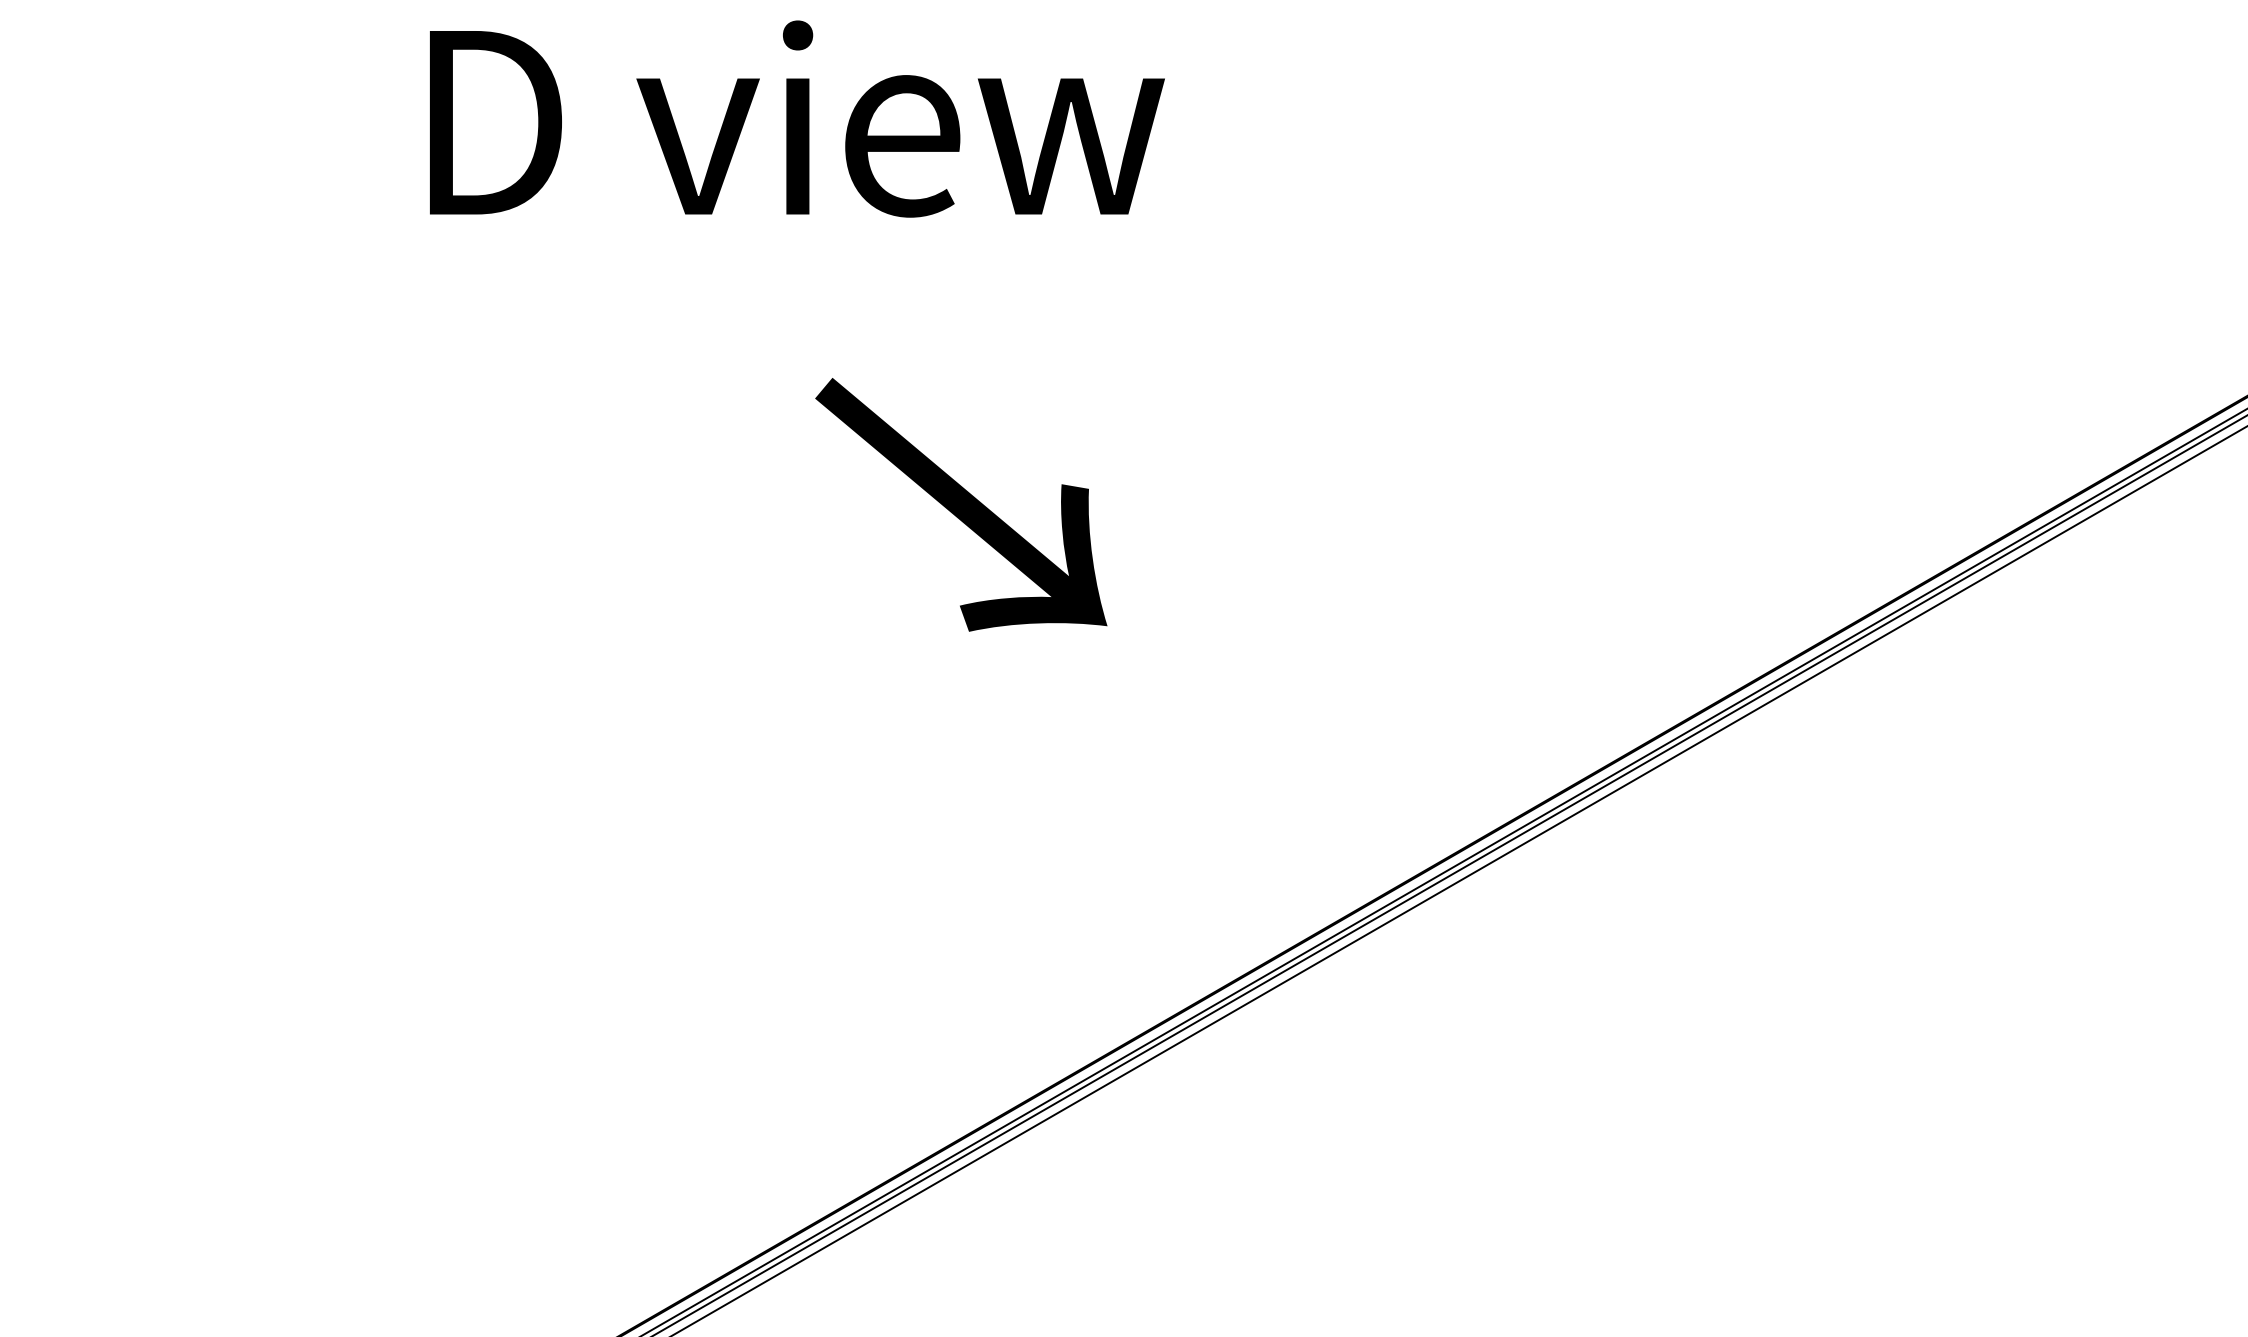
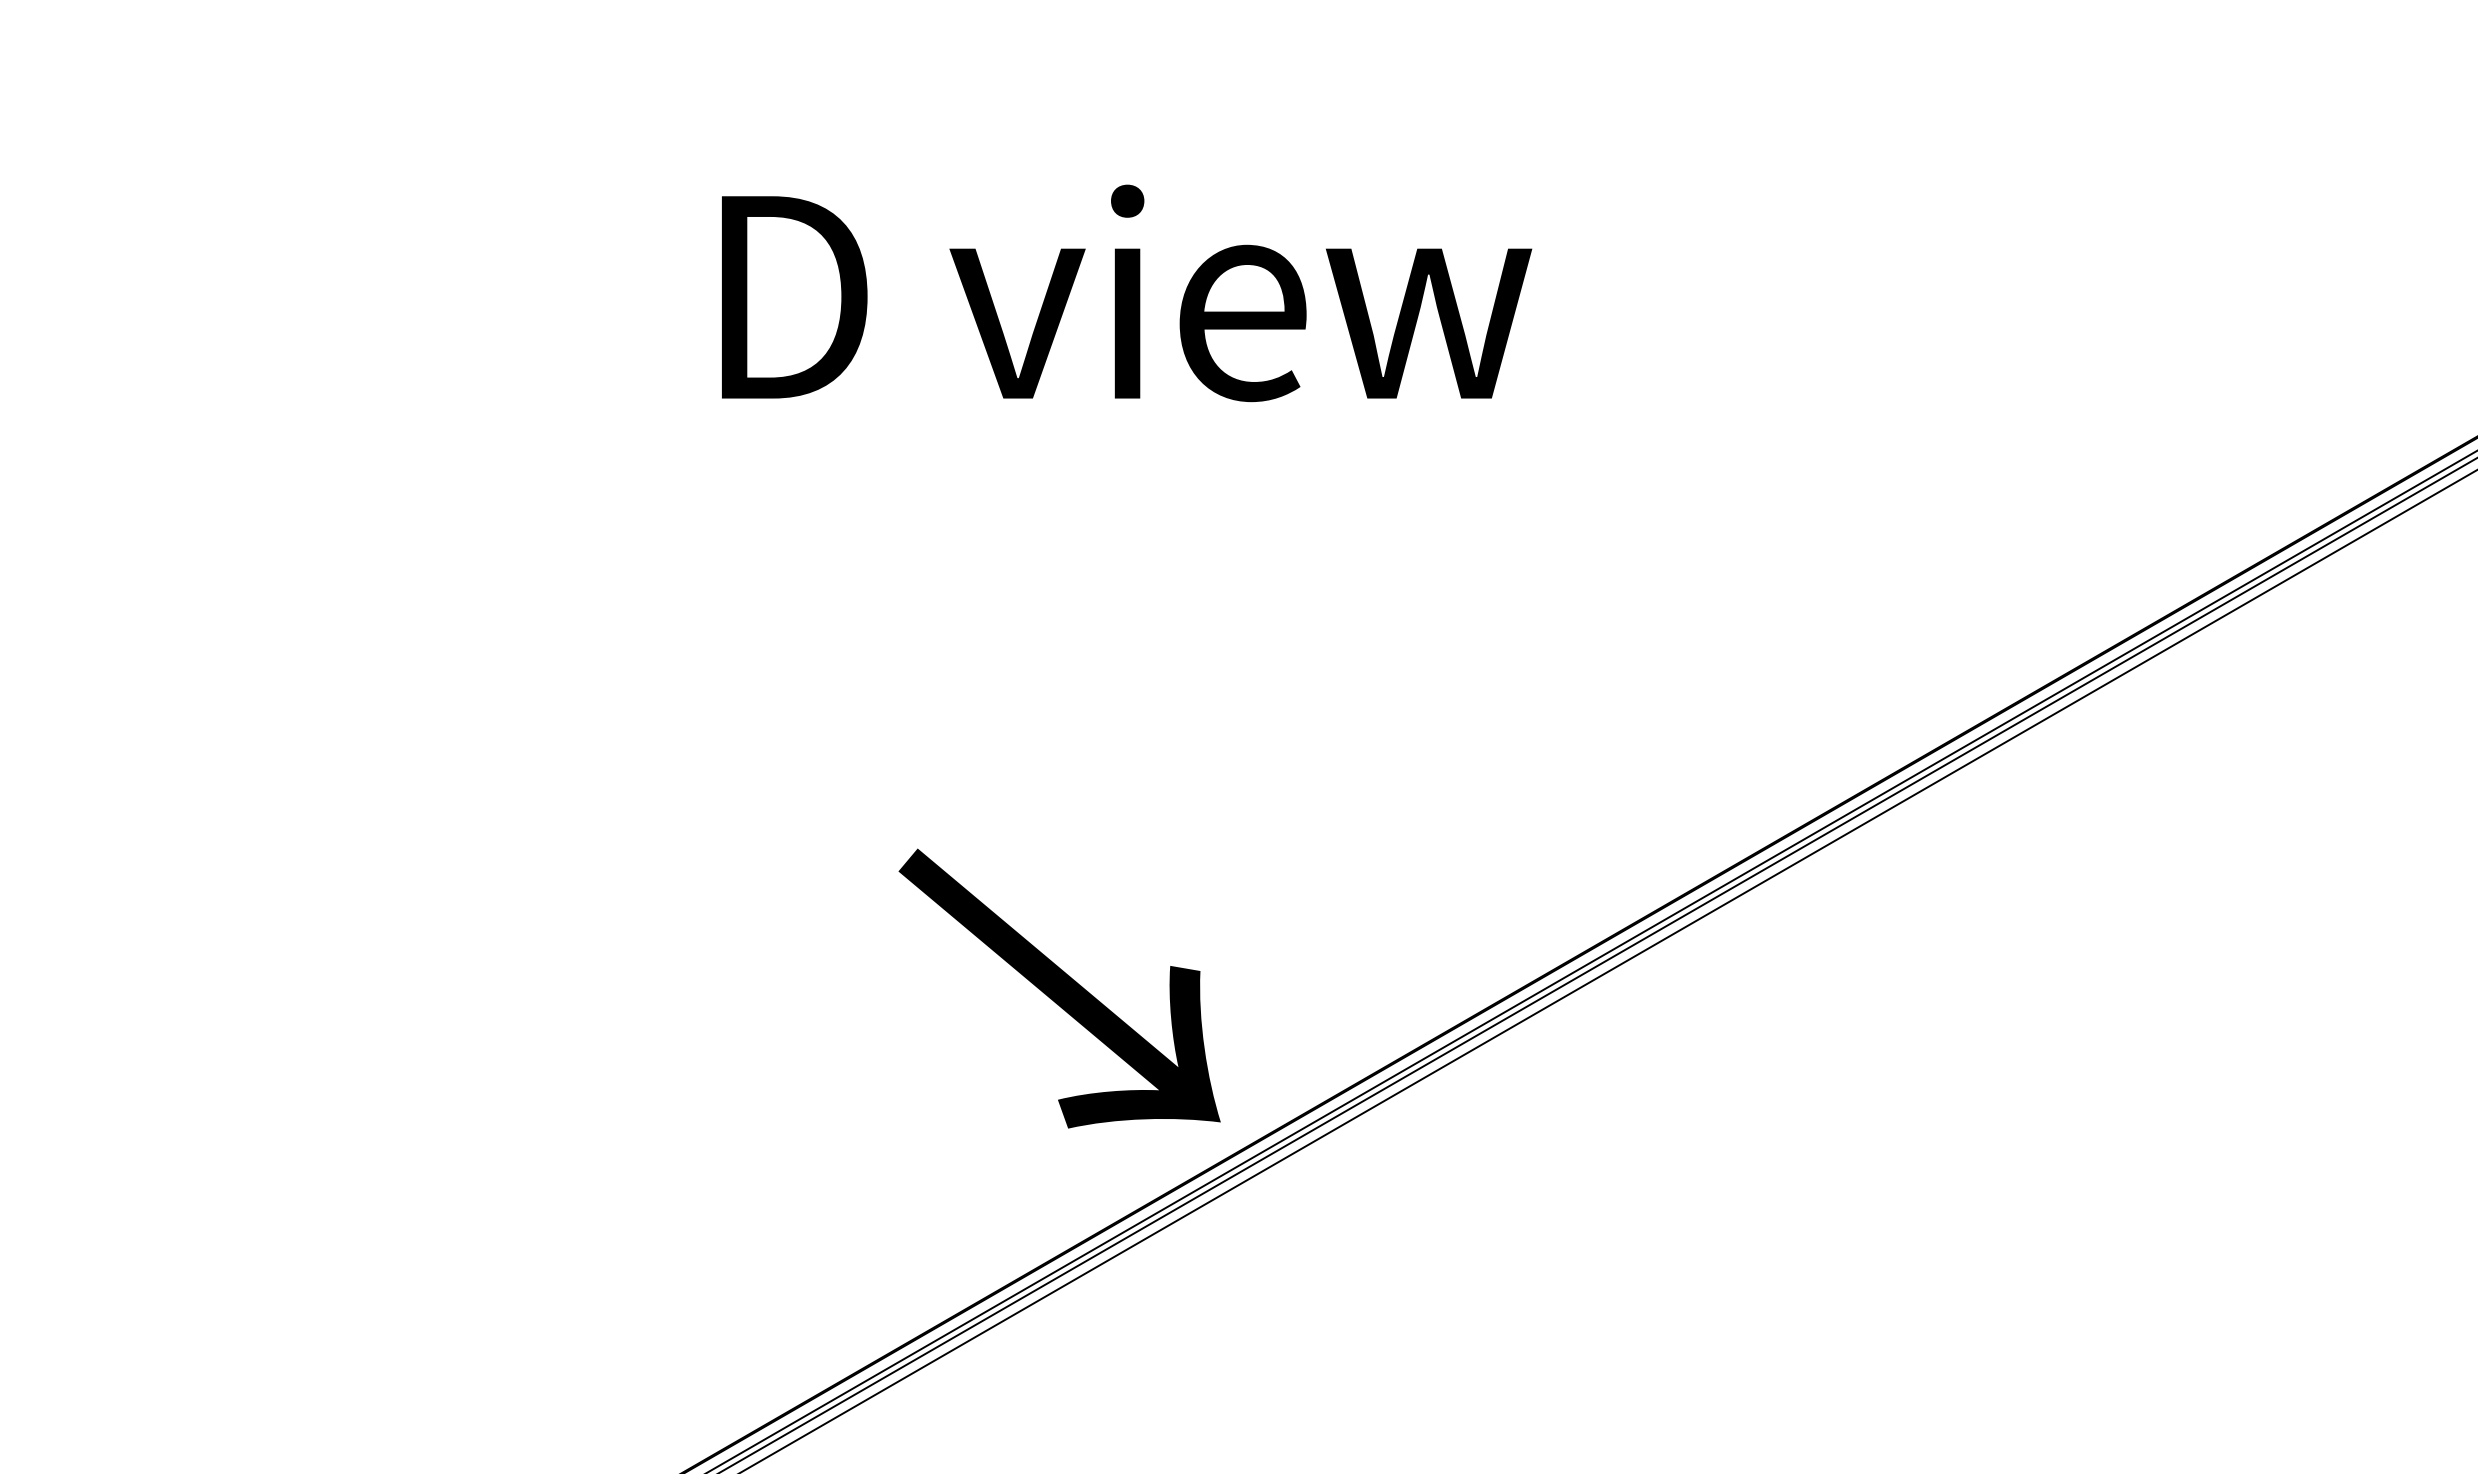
text: (797, 119) -> (1127, 293), moved
text: (961, 504) -> (1059, 988), moved

